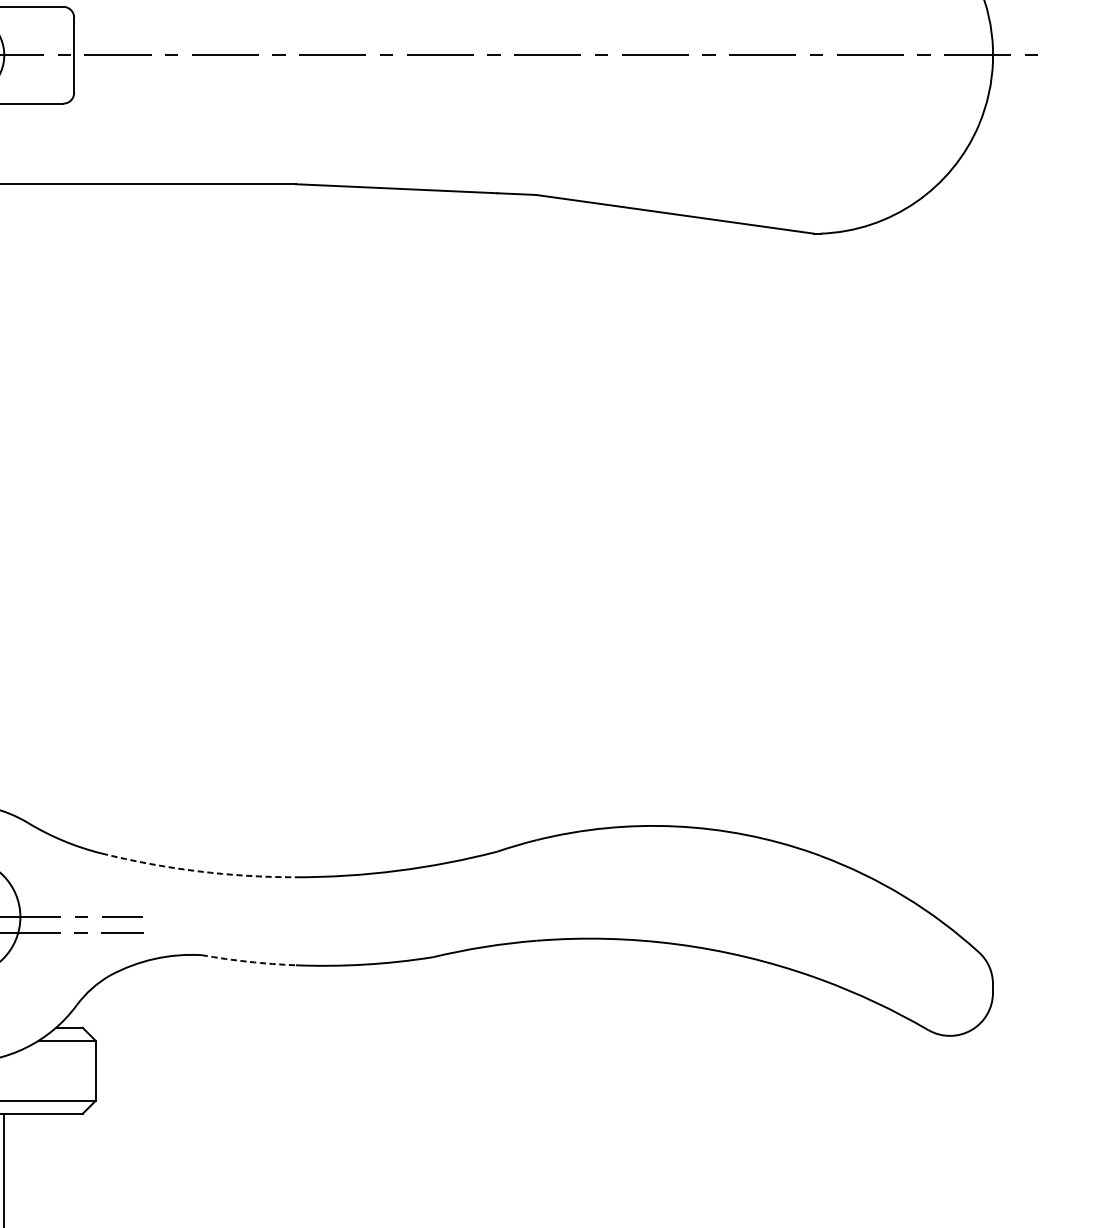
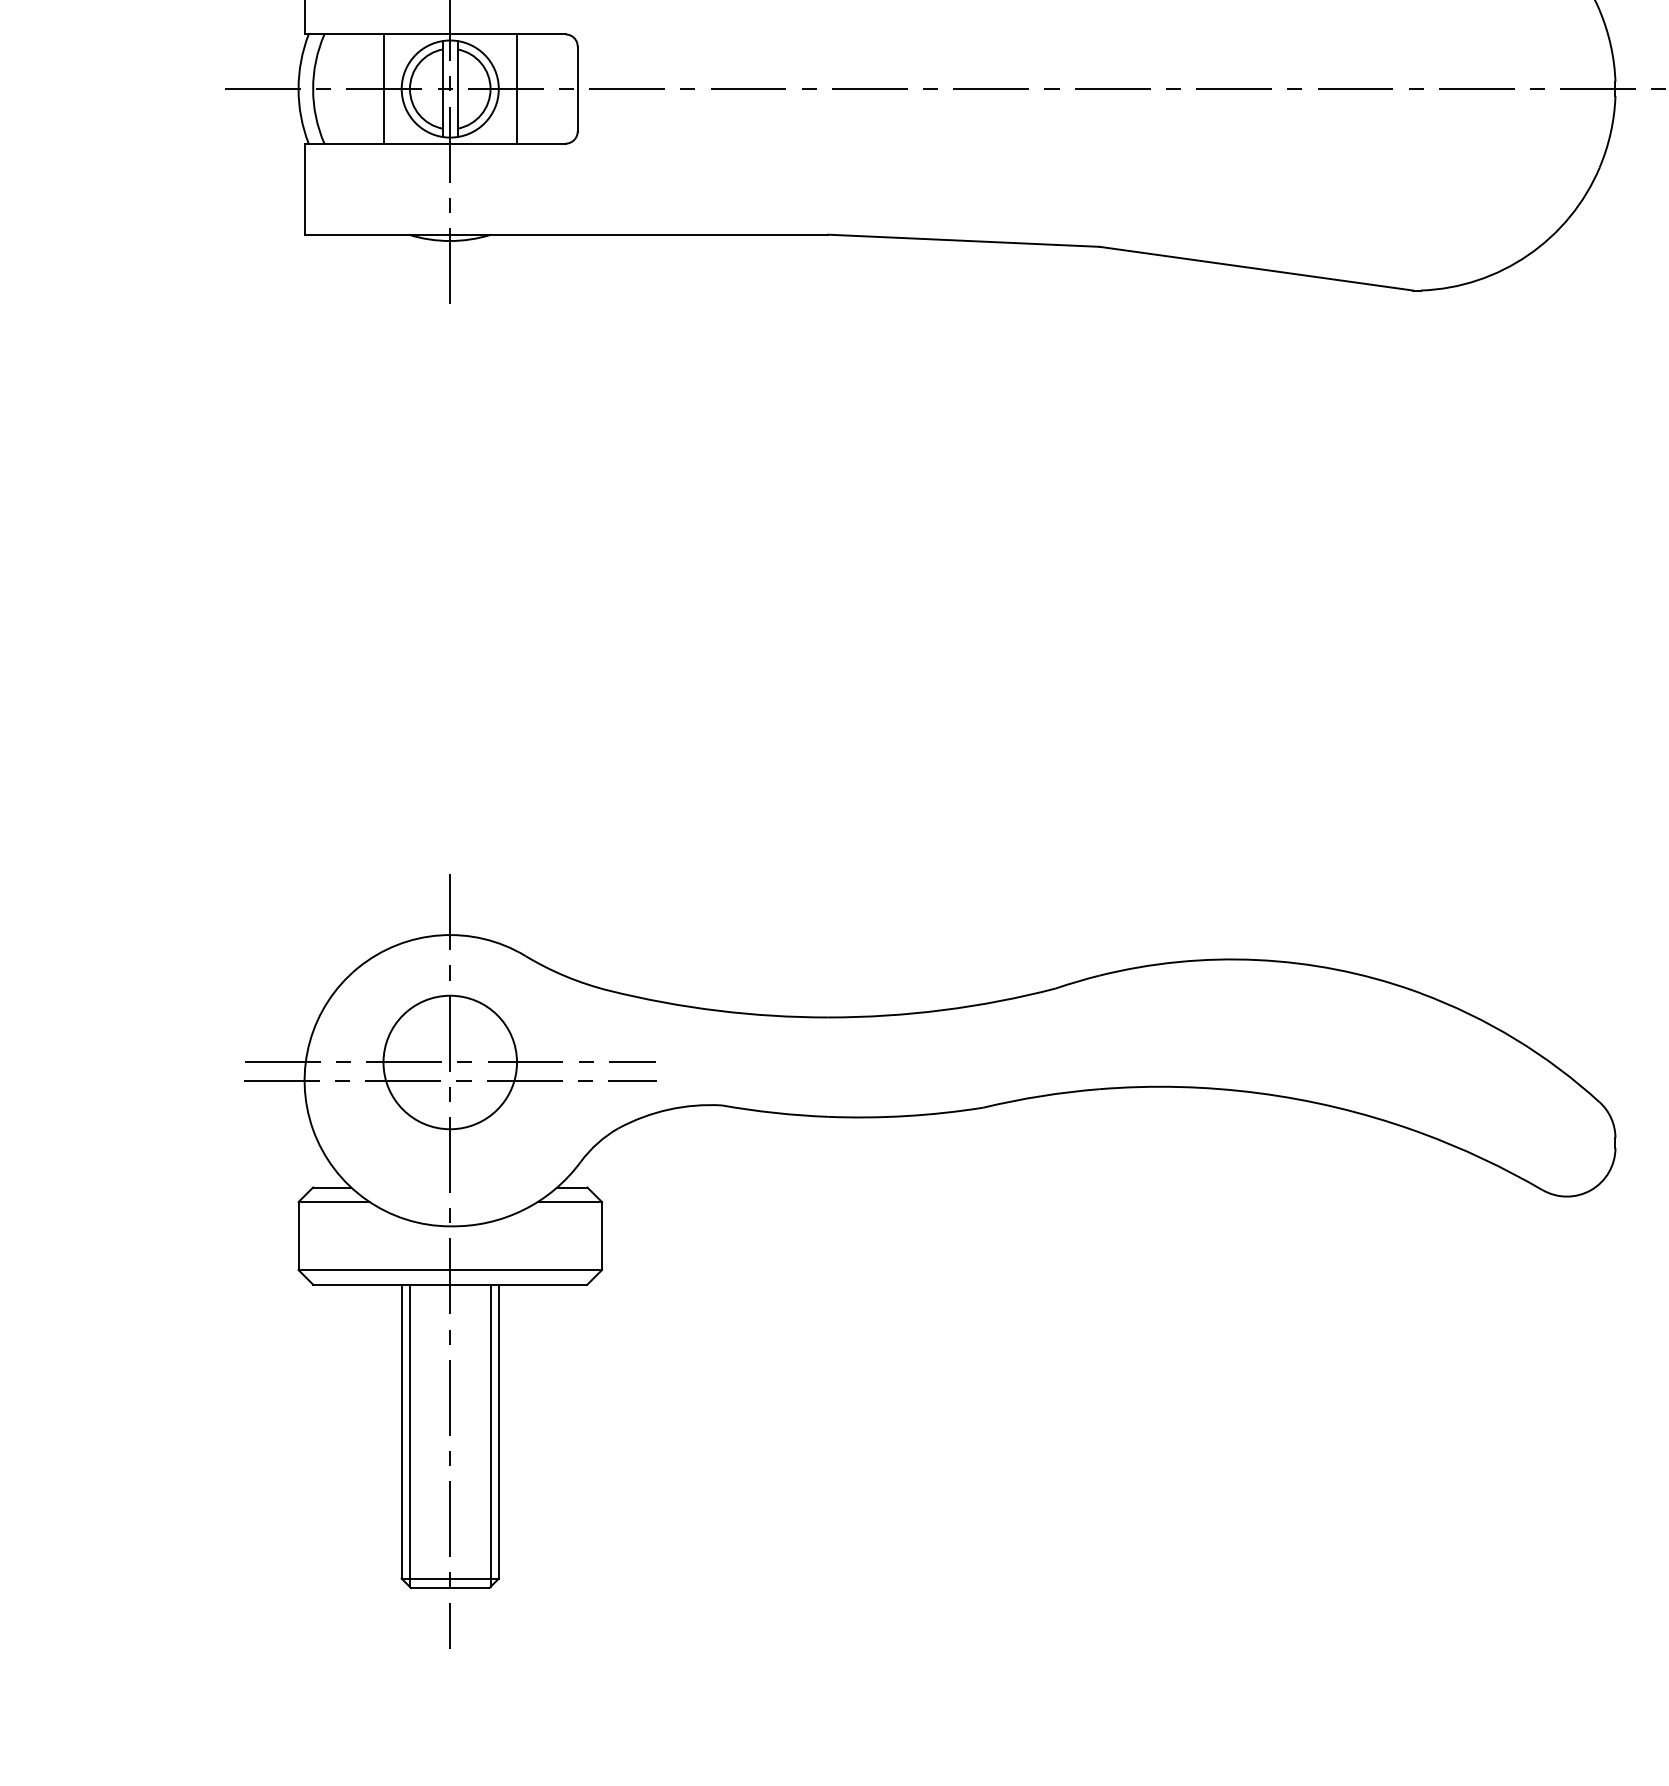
line: (20, 54) -> (517, 88), added
arc: (197, 871) -> (717, 1010), dashed -> solid
arc: (248, 961) -> (774, 1112), dashed -> solid

